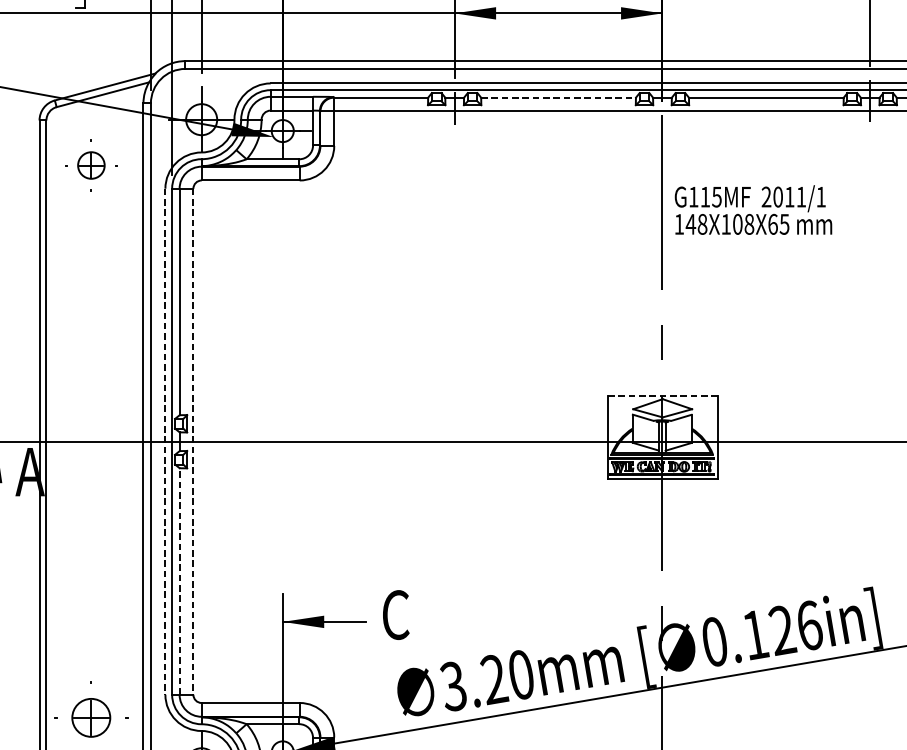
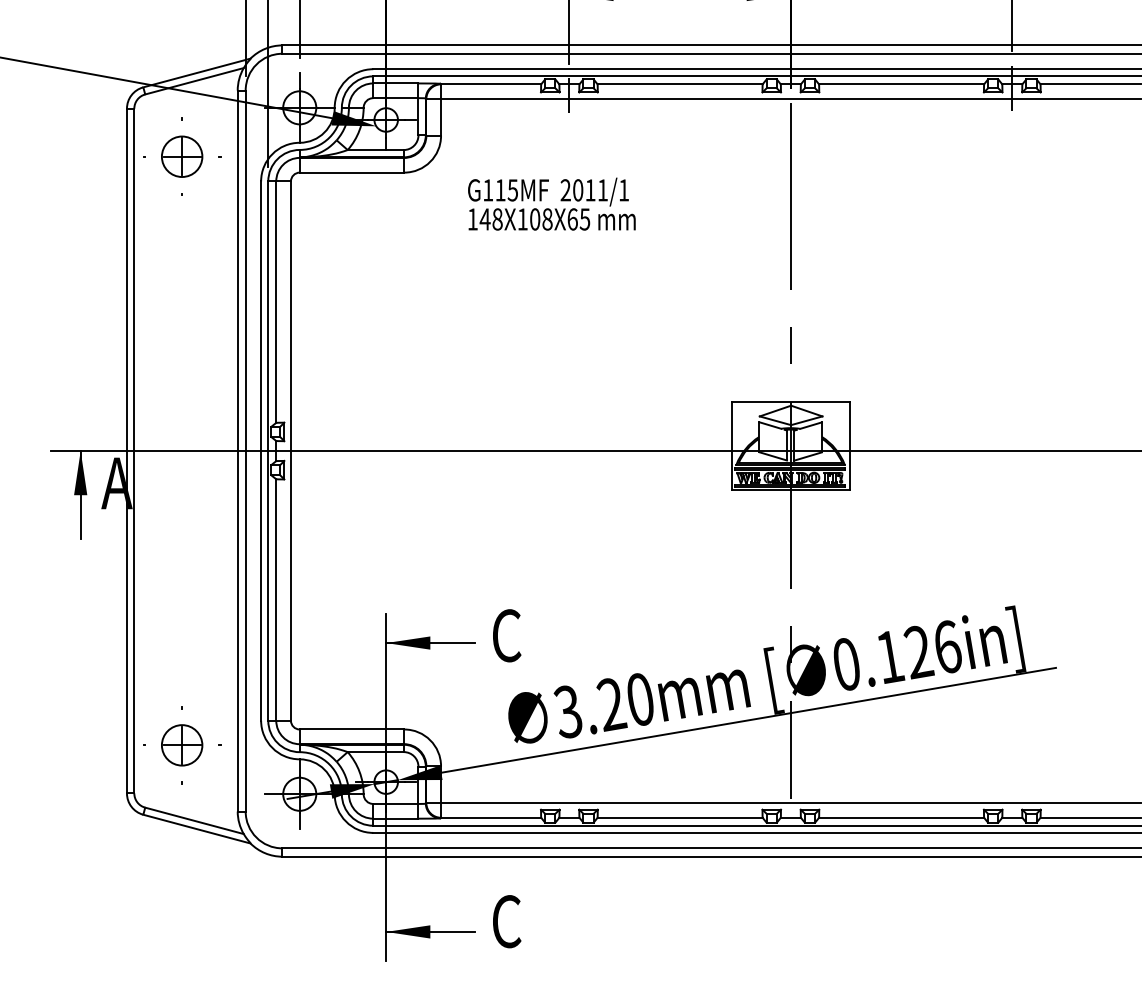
line: (558, 97) -> (680, 84), dashed -> solid
part: (91, 165) -> (182, 156), size x1.43
text: (753, 209) -> (551, 203), moved
line: (663, 396) -> (791, 402), dashed -> solid
line: (165, 442) -> (261, 451), dashed -> solid
line: (192, 442) -> (290, 451), dashed -> solid
line: (179, 581) -> (276, 599), dashed -> solid

